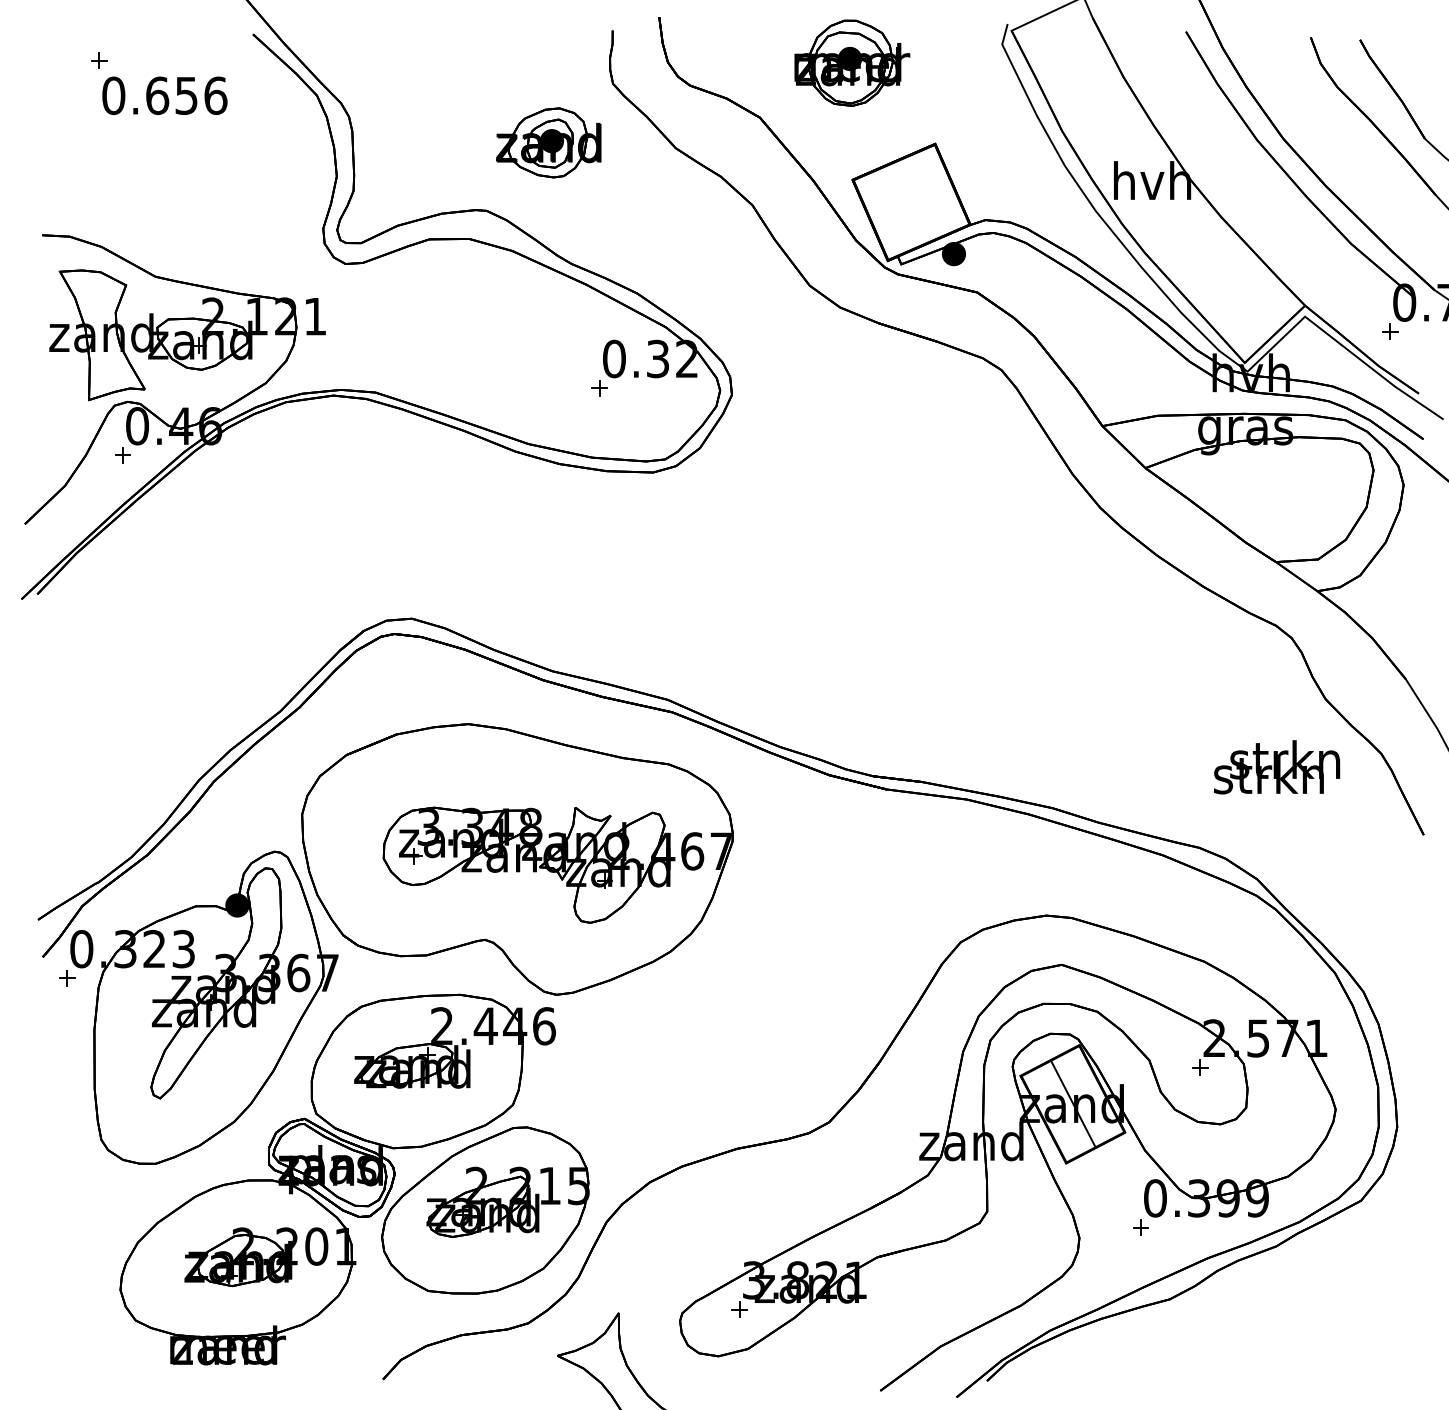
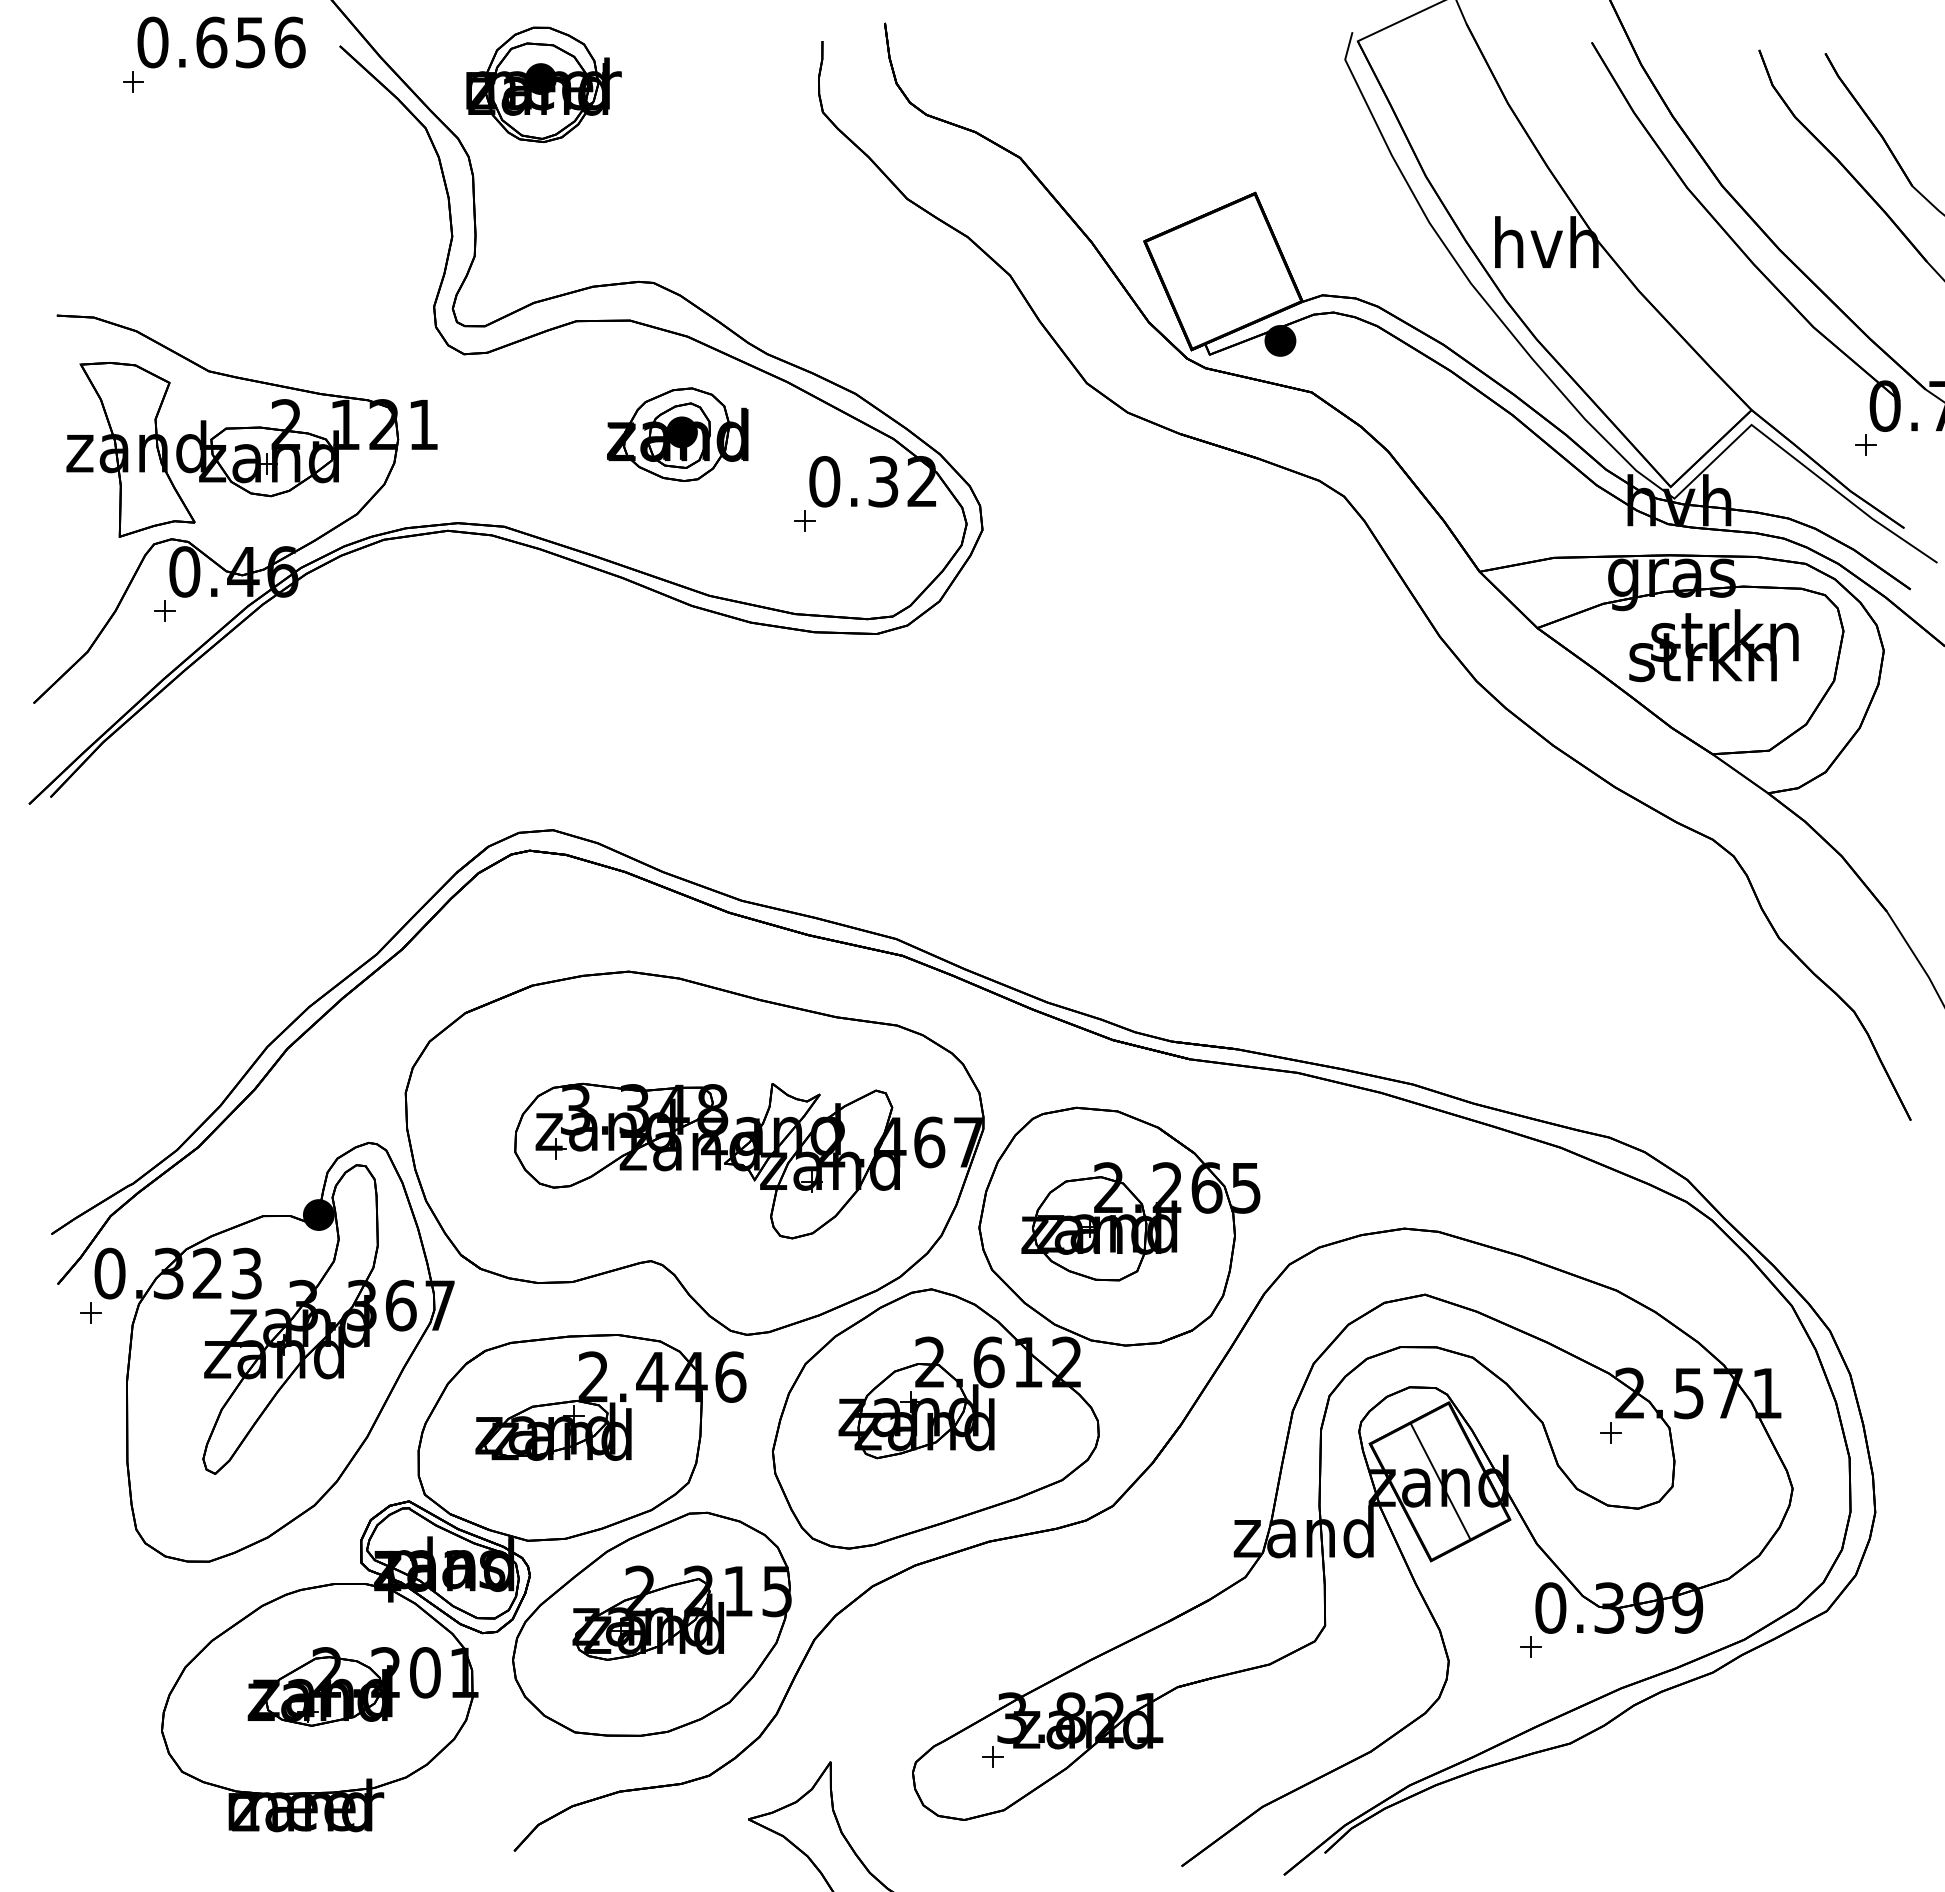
part: (851, 63) -> (543, 84), moved
text: (164, 95) -> (221, 42), moved
part: (548, 142) -> (677, 434), moved
text: (1276, 767) -> (1713, 645), moved
part: (752, 993) -> (1010, 1332), added

